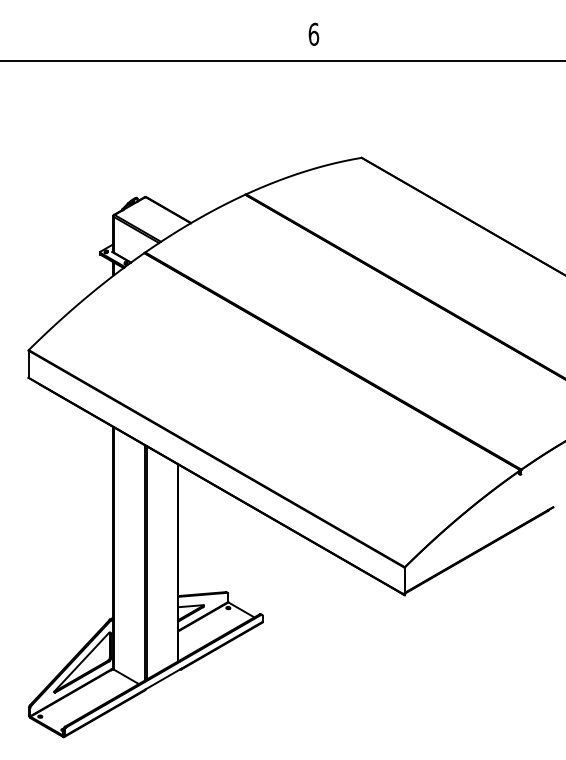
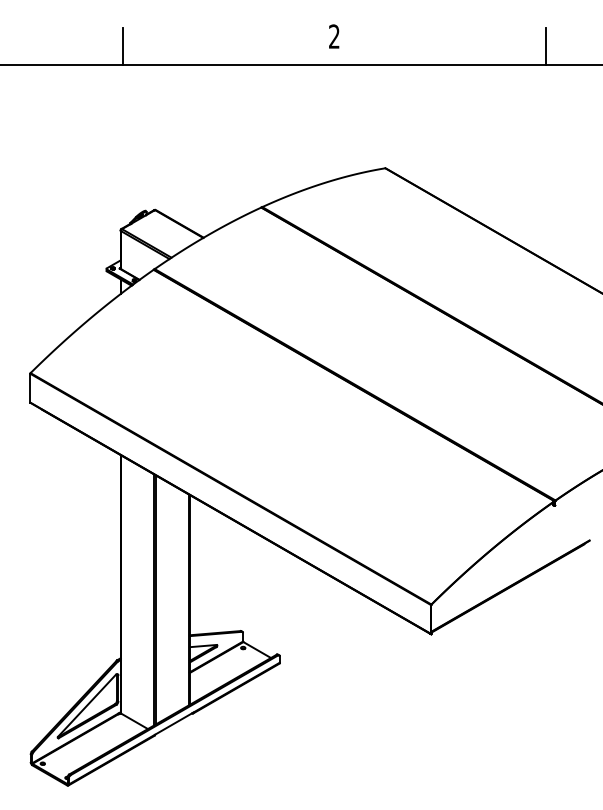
text: (313, 33) -> (334, 35), 6 -> 2
line: (115, 42) -> (122, 45), added
line: (512, 42) -> (546, 45), added

